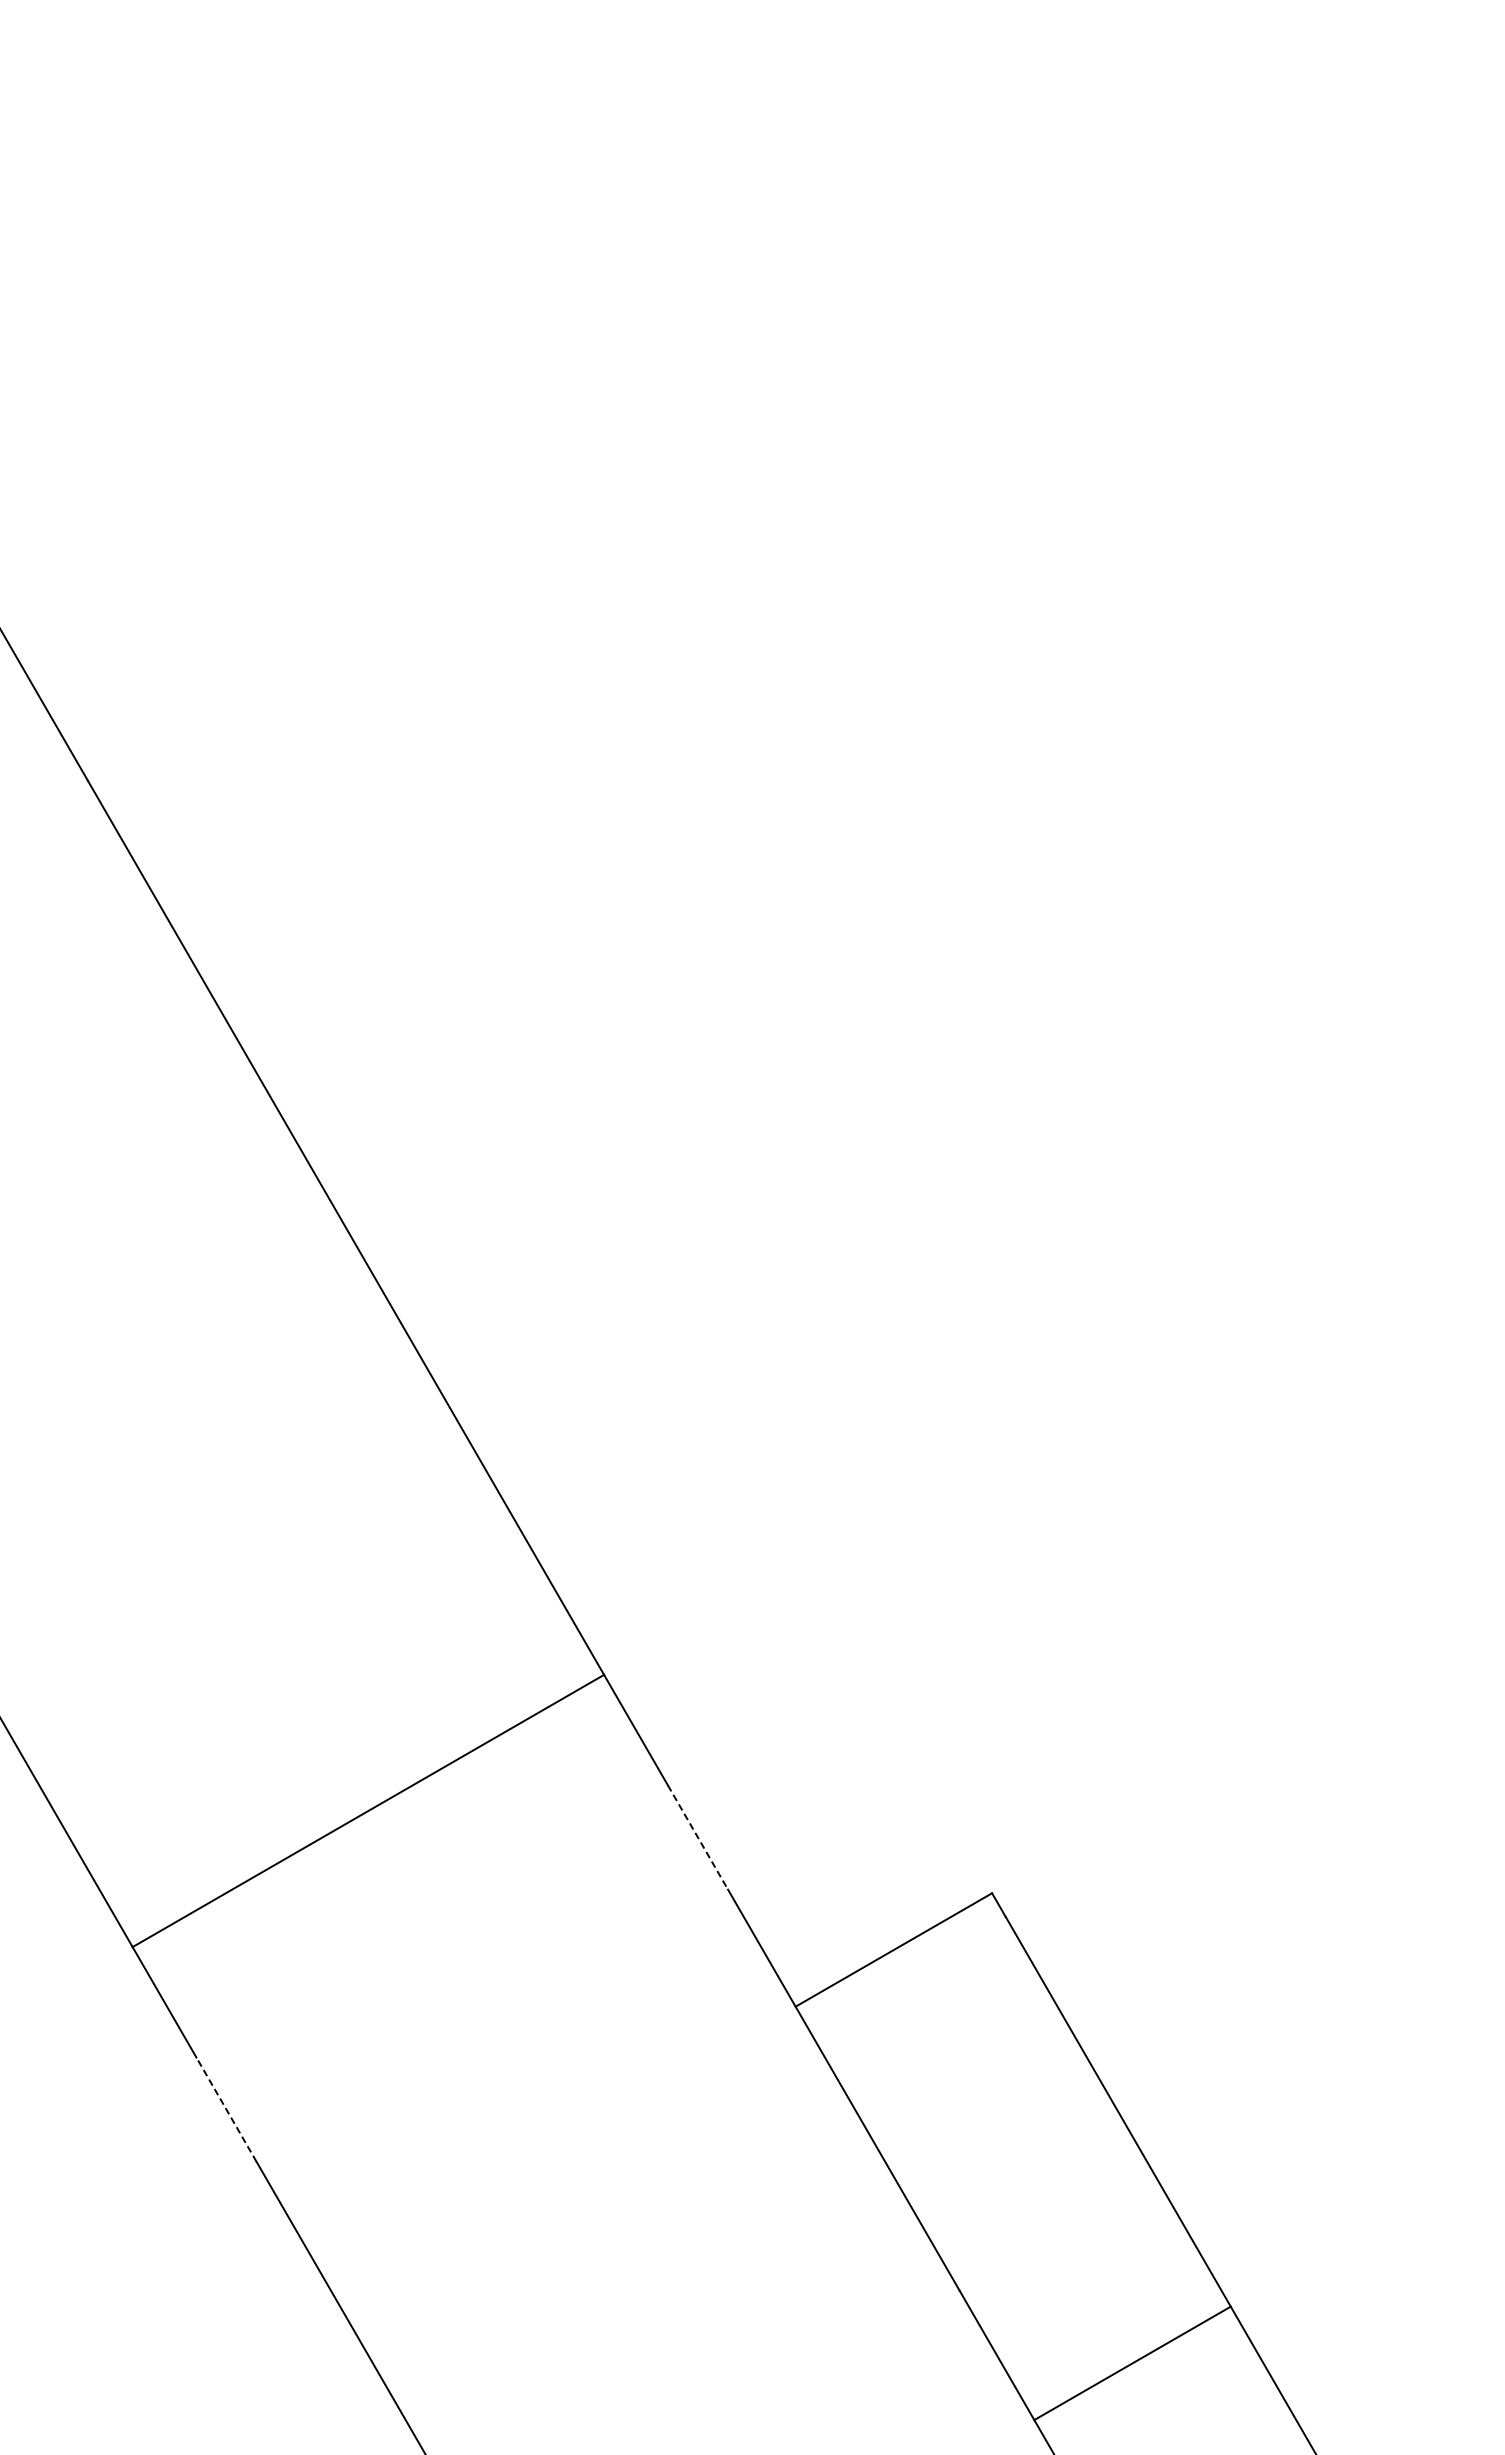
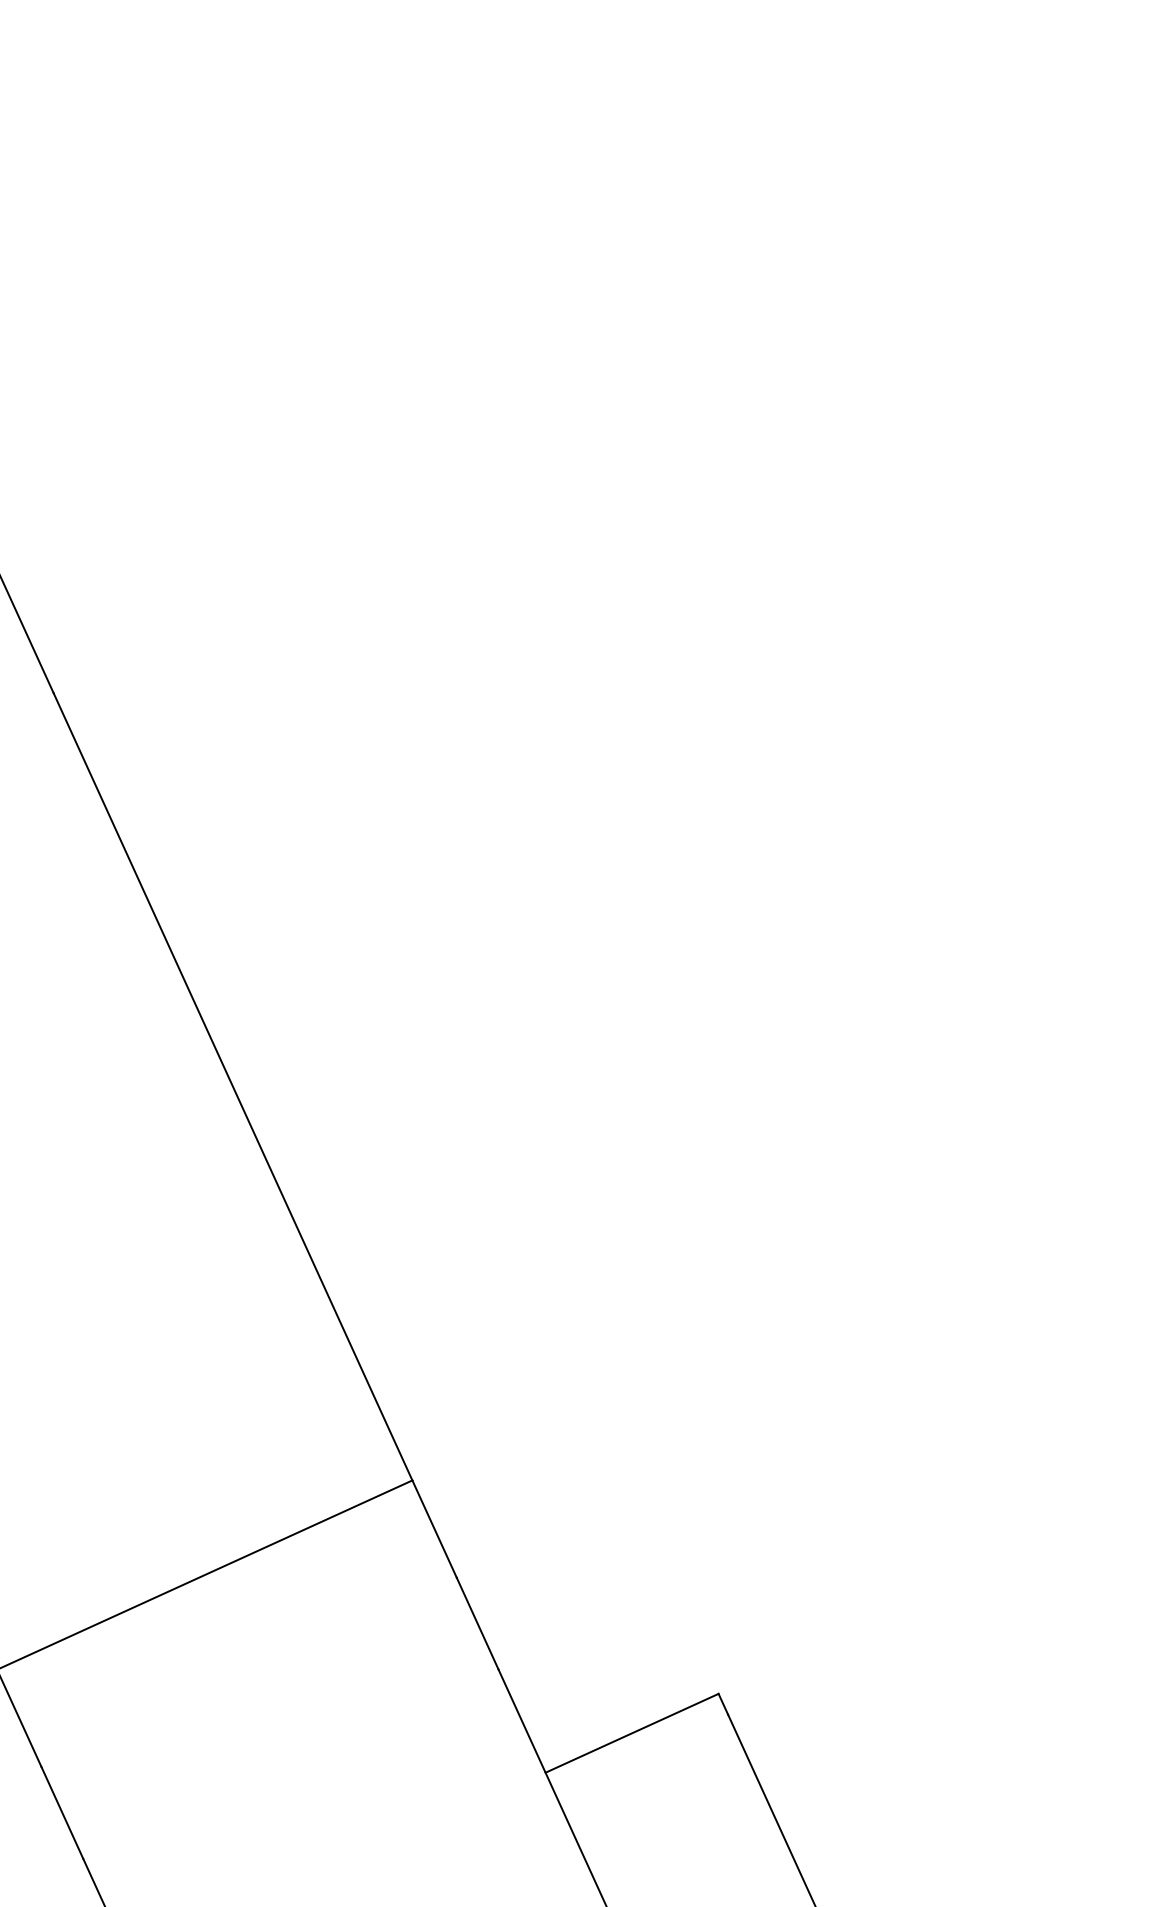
line: (698, 1837) -> (478, 1623), dashed -> solid
line: (226, 2109) -> (62, 1812), dashed -> solid

